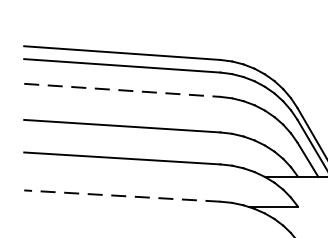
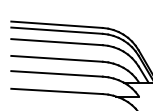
line: (123, 91) -> (57, 42), dashed -> solid
line: (123, 196) -> (57, 91), dashed -> solid

